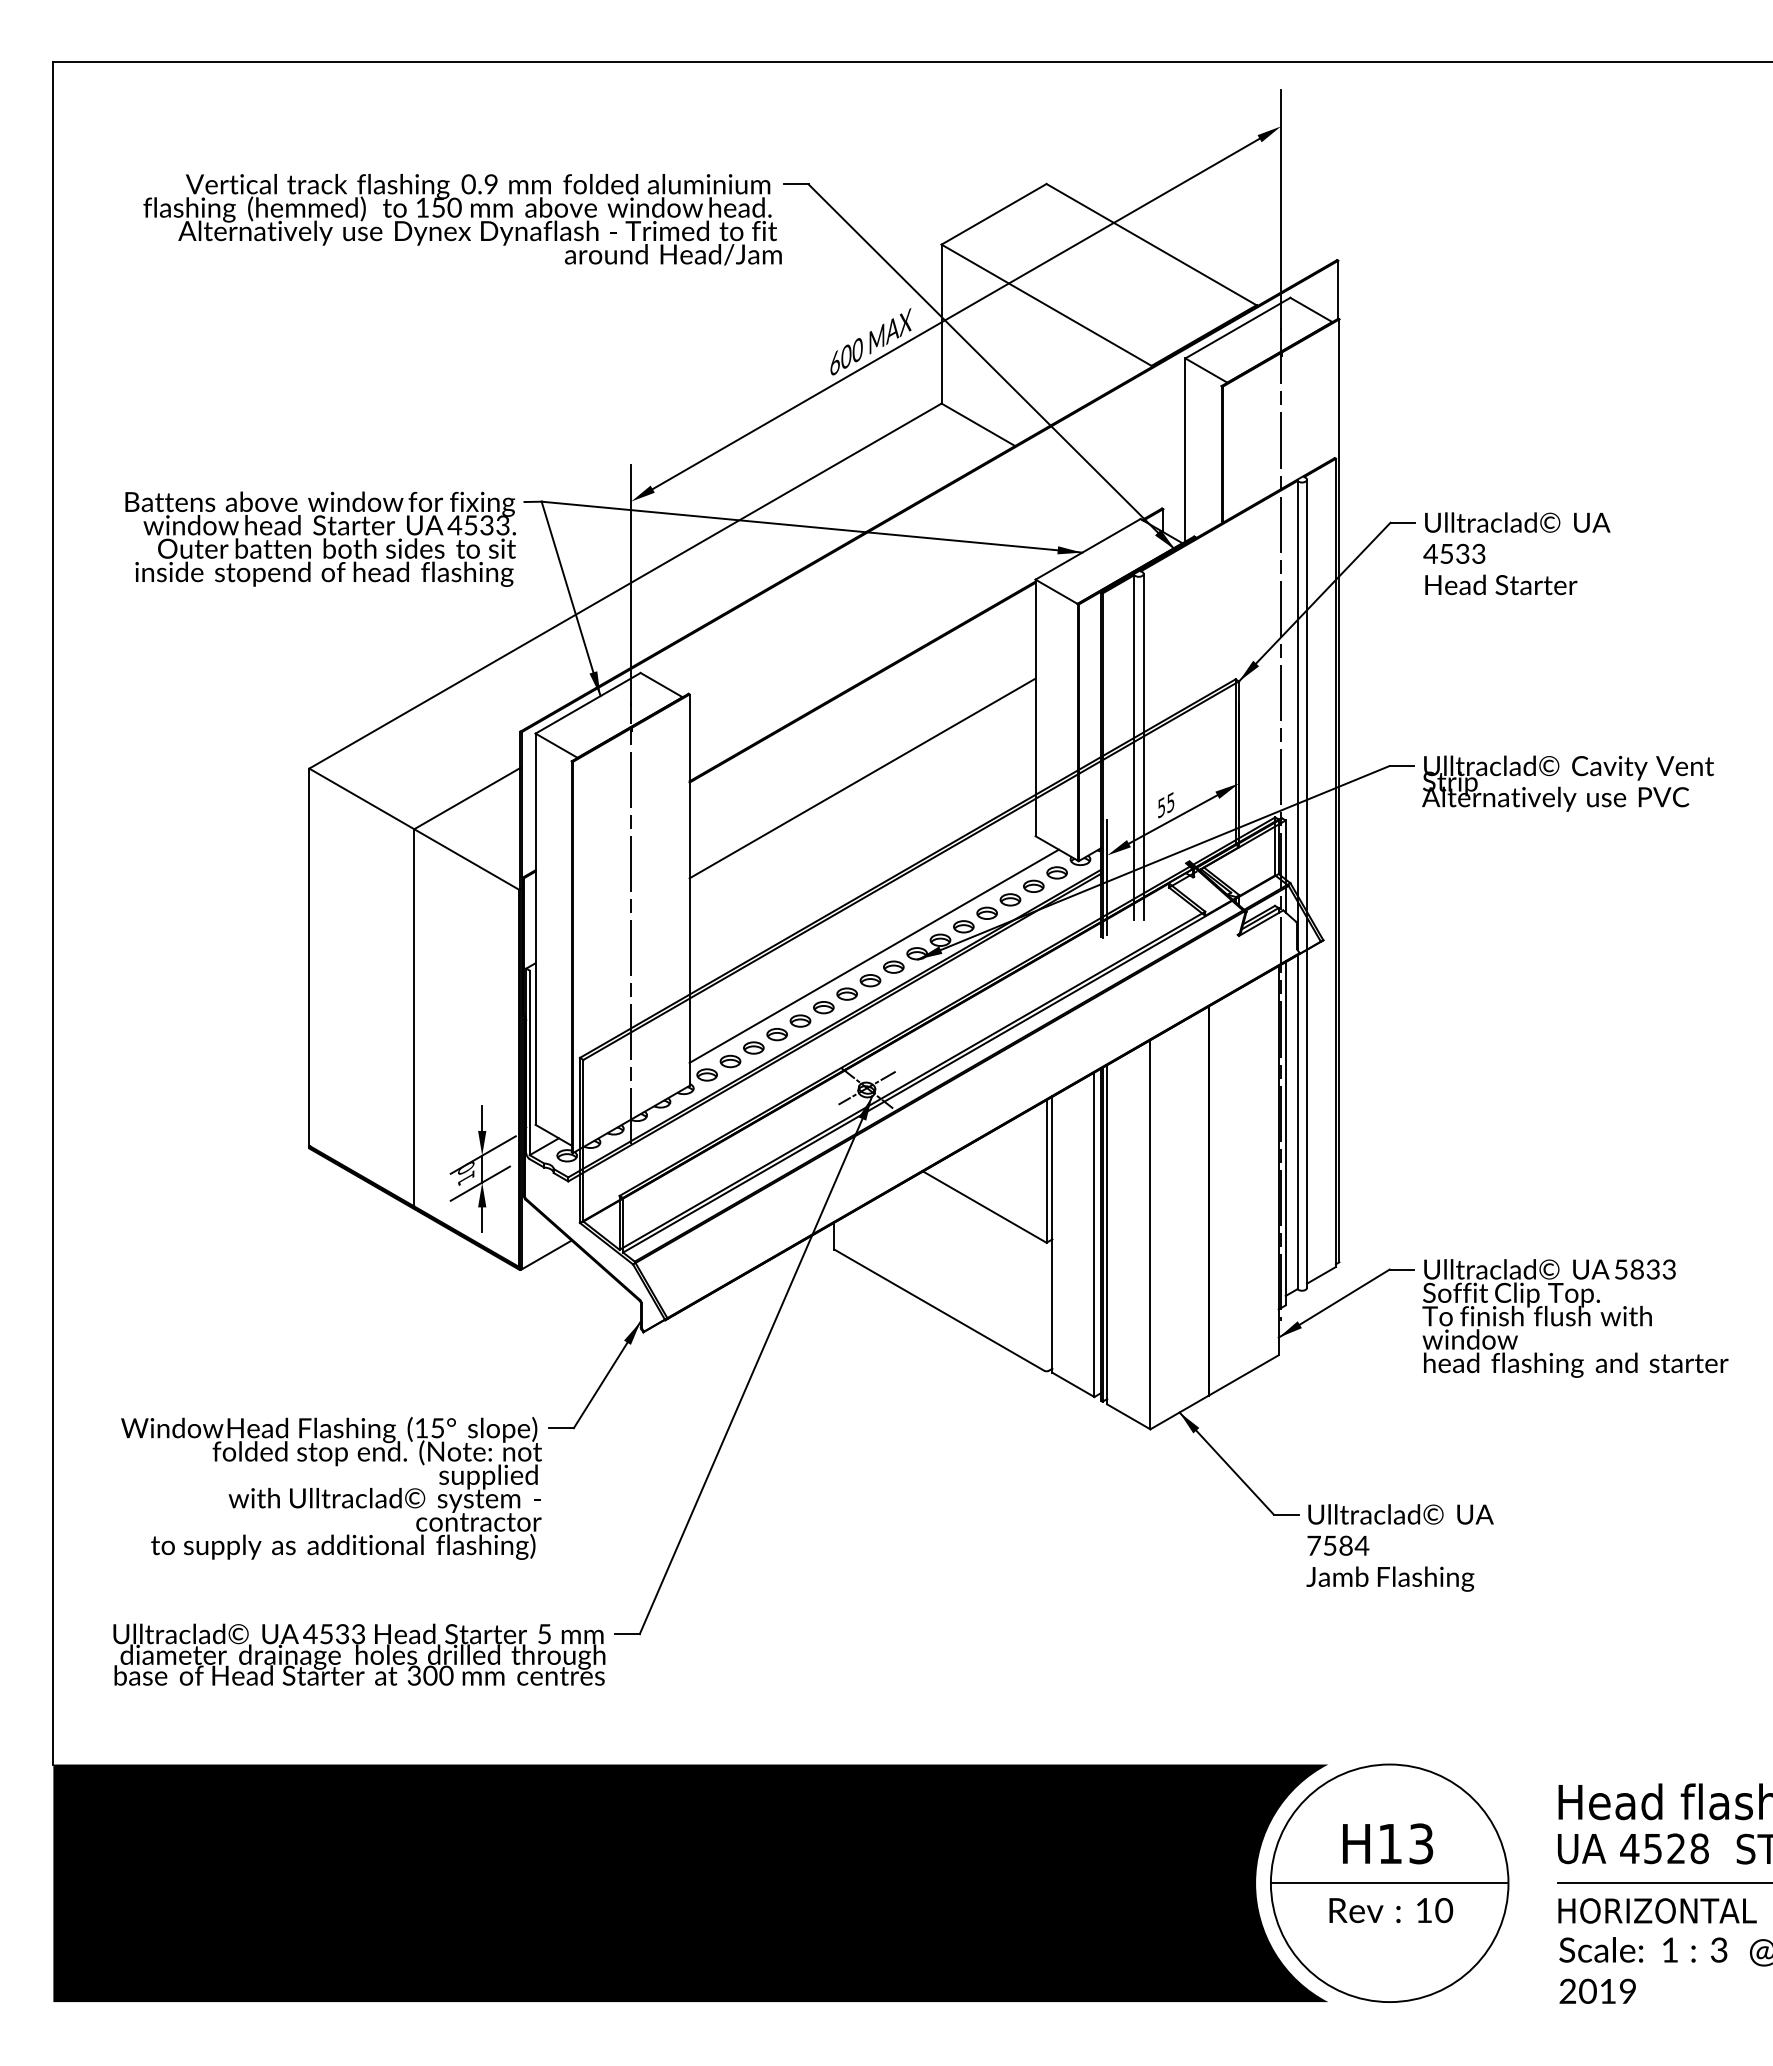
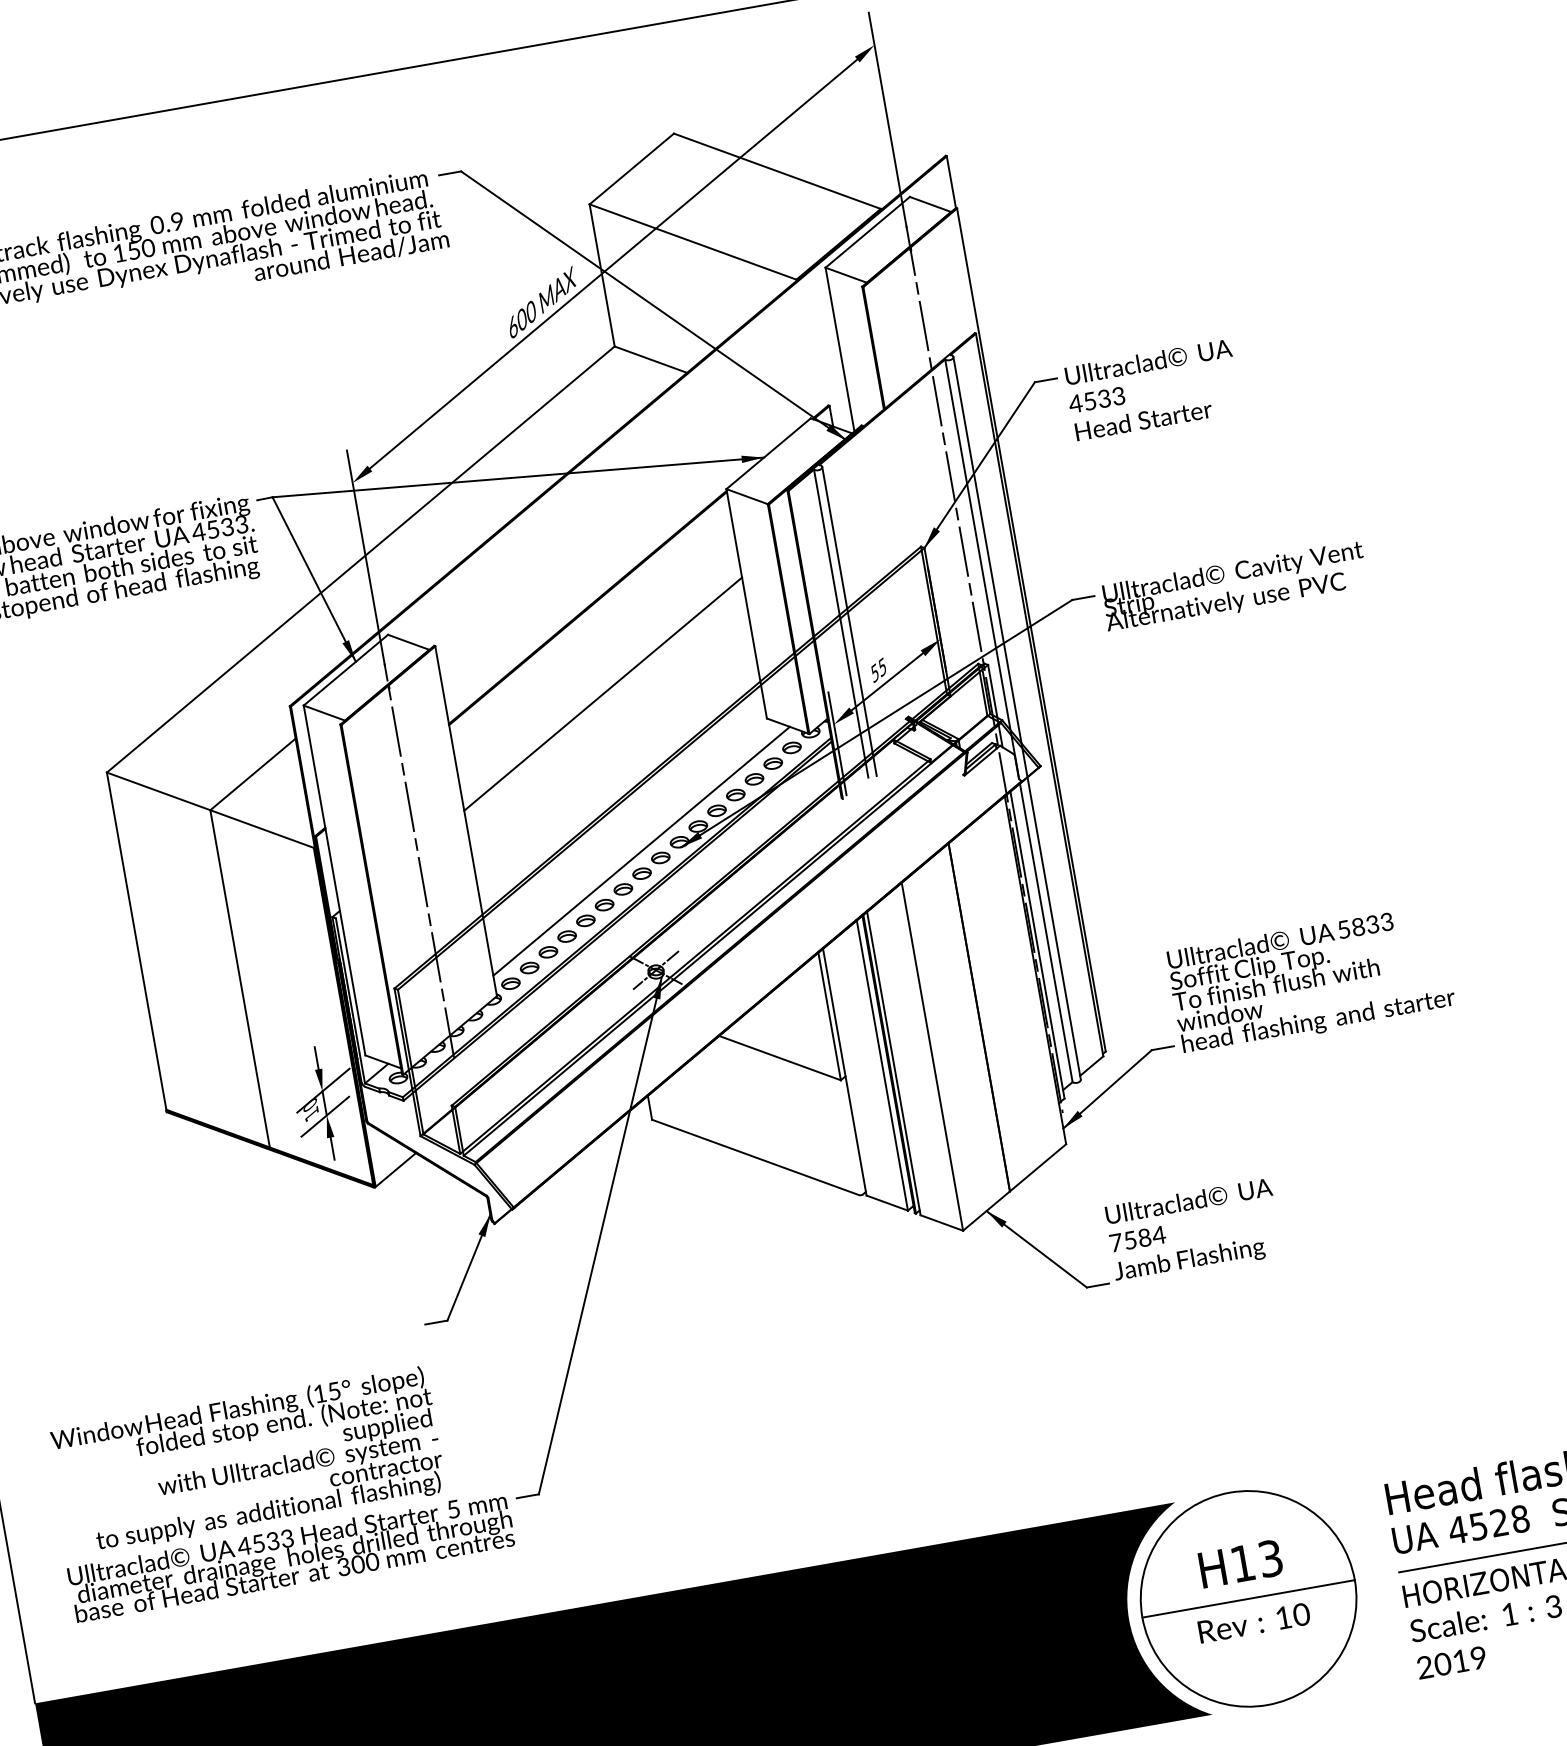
text: (1575, 1318) -> (1310, 980), moved
text: (331, 1488) -> (248, 1461), moved
text: (1399, 1547) -> (1192, 1230), moved

